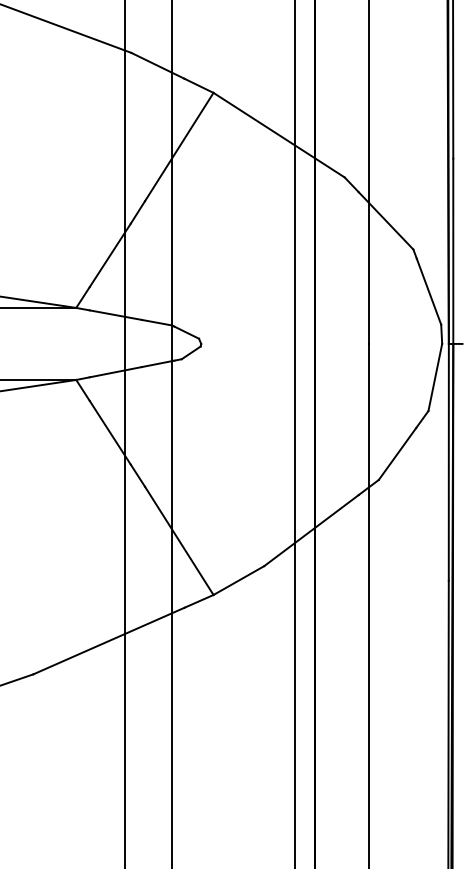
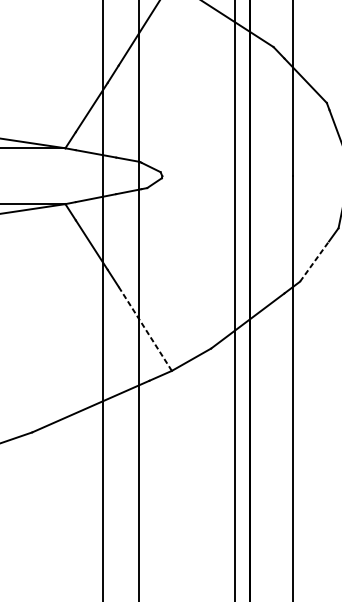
line: (397, 454) -> (314, 261), solid -> dashed
line: (179, 541) -> (145, 329), solid -> dashed

